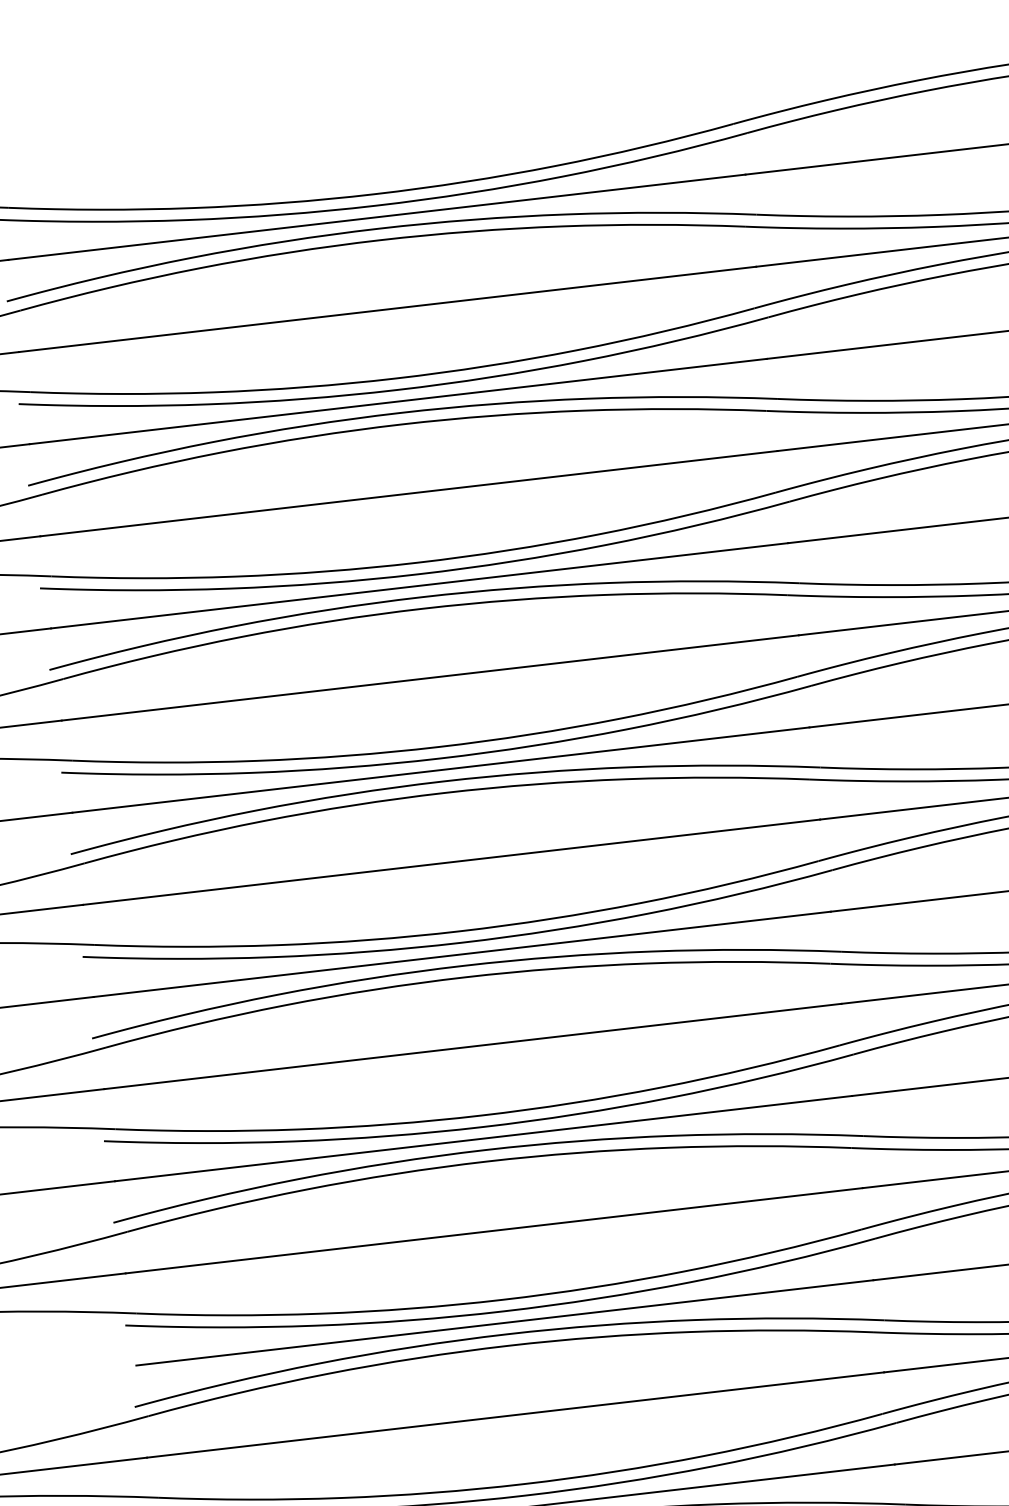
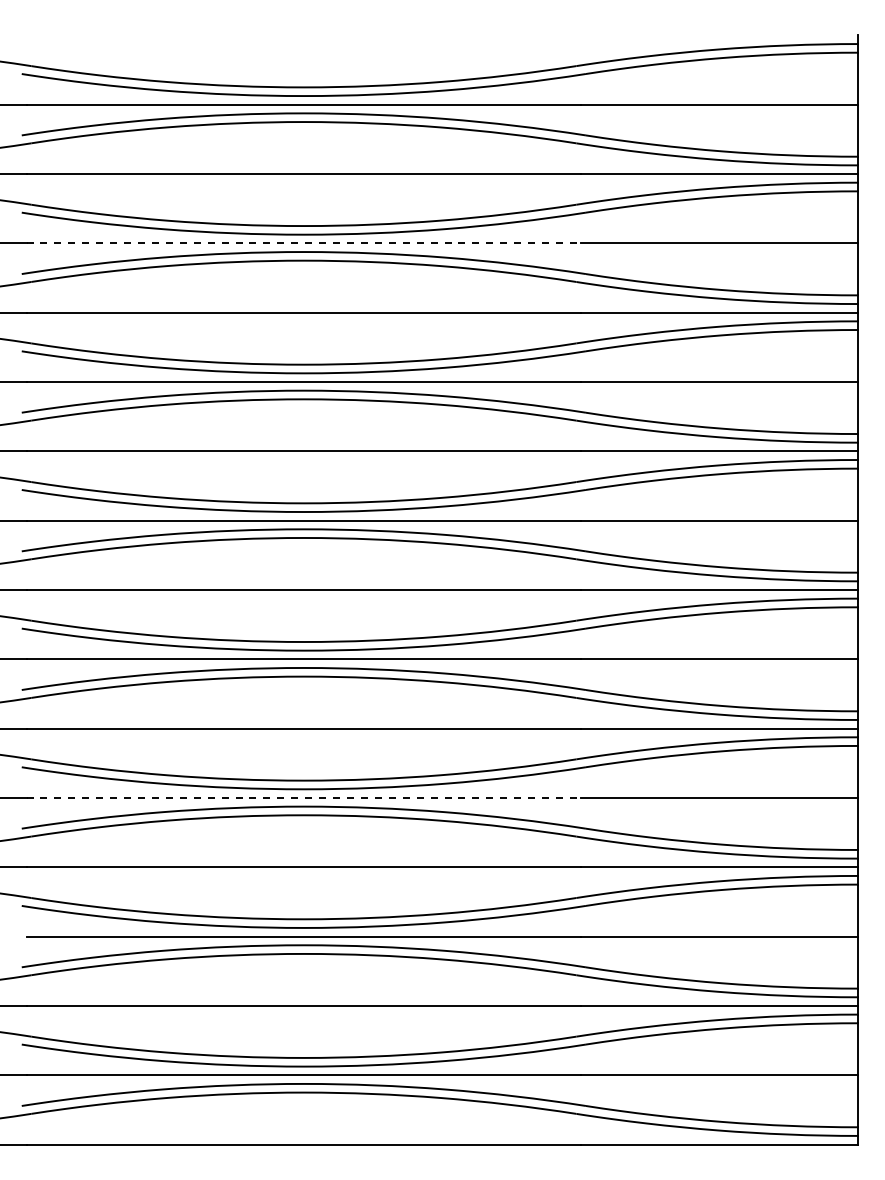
line: (399, 401) -> (304, 243), solid -> dashed
line: (484, 1137) -> (304, 797), solid -> dashed

